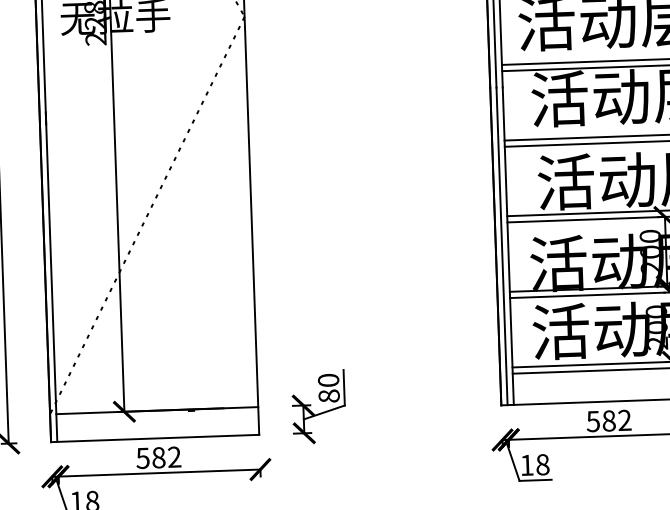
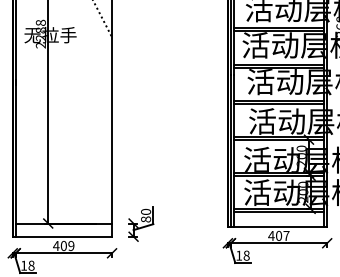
line: (147, 215) -> (62, 130), removed
text: (608, 420) -> (278, 235), 582 -> 407
text: (158, 458) -> (63, 246), 582 -> 409

